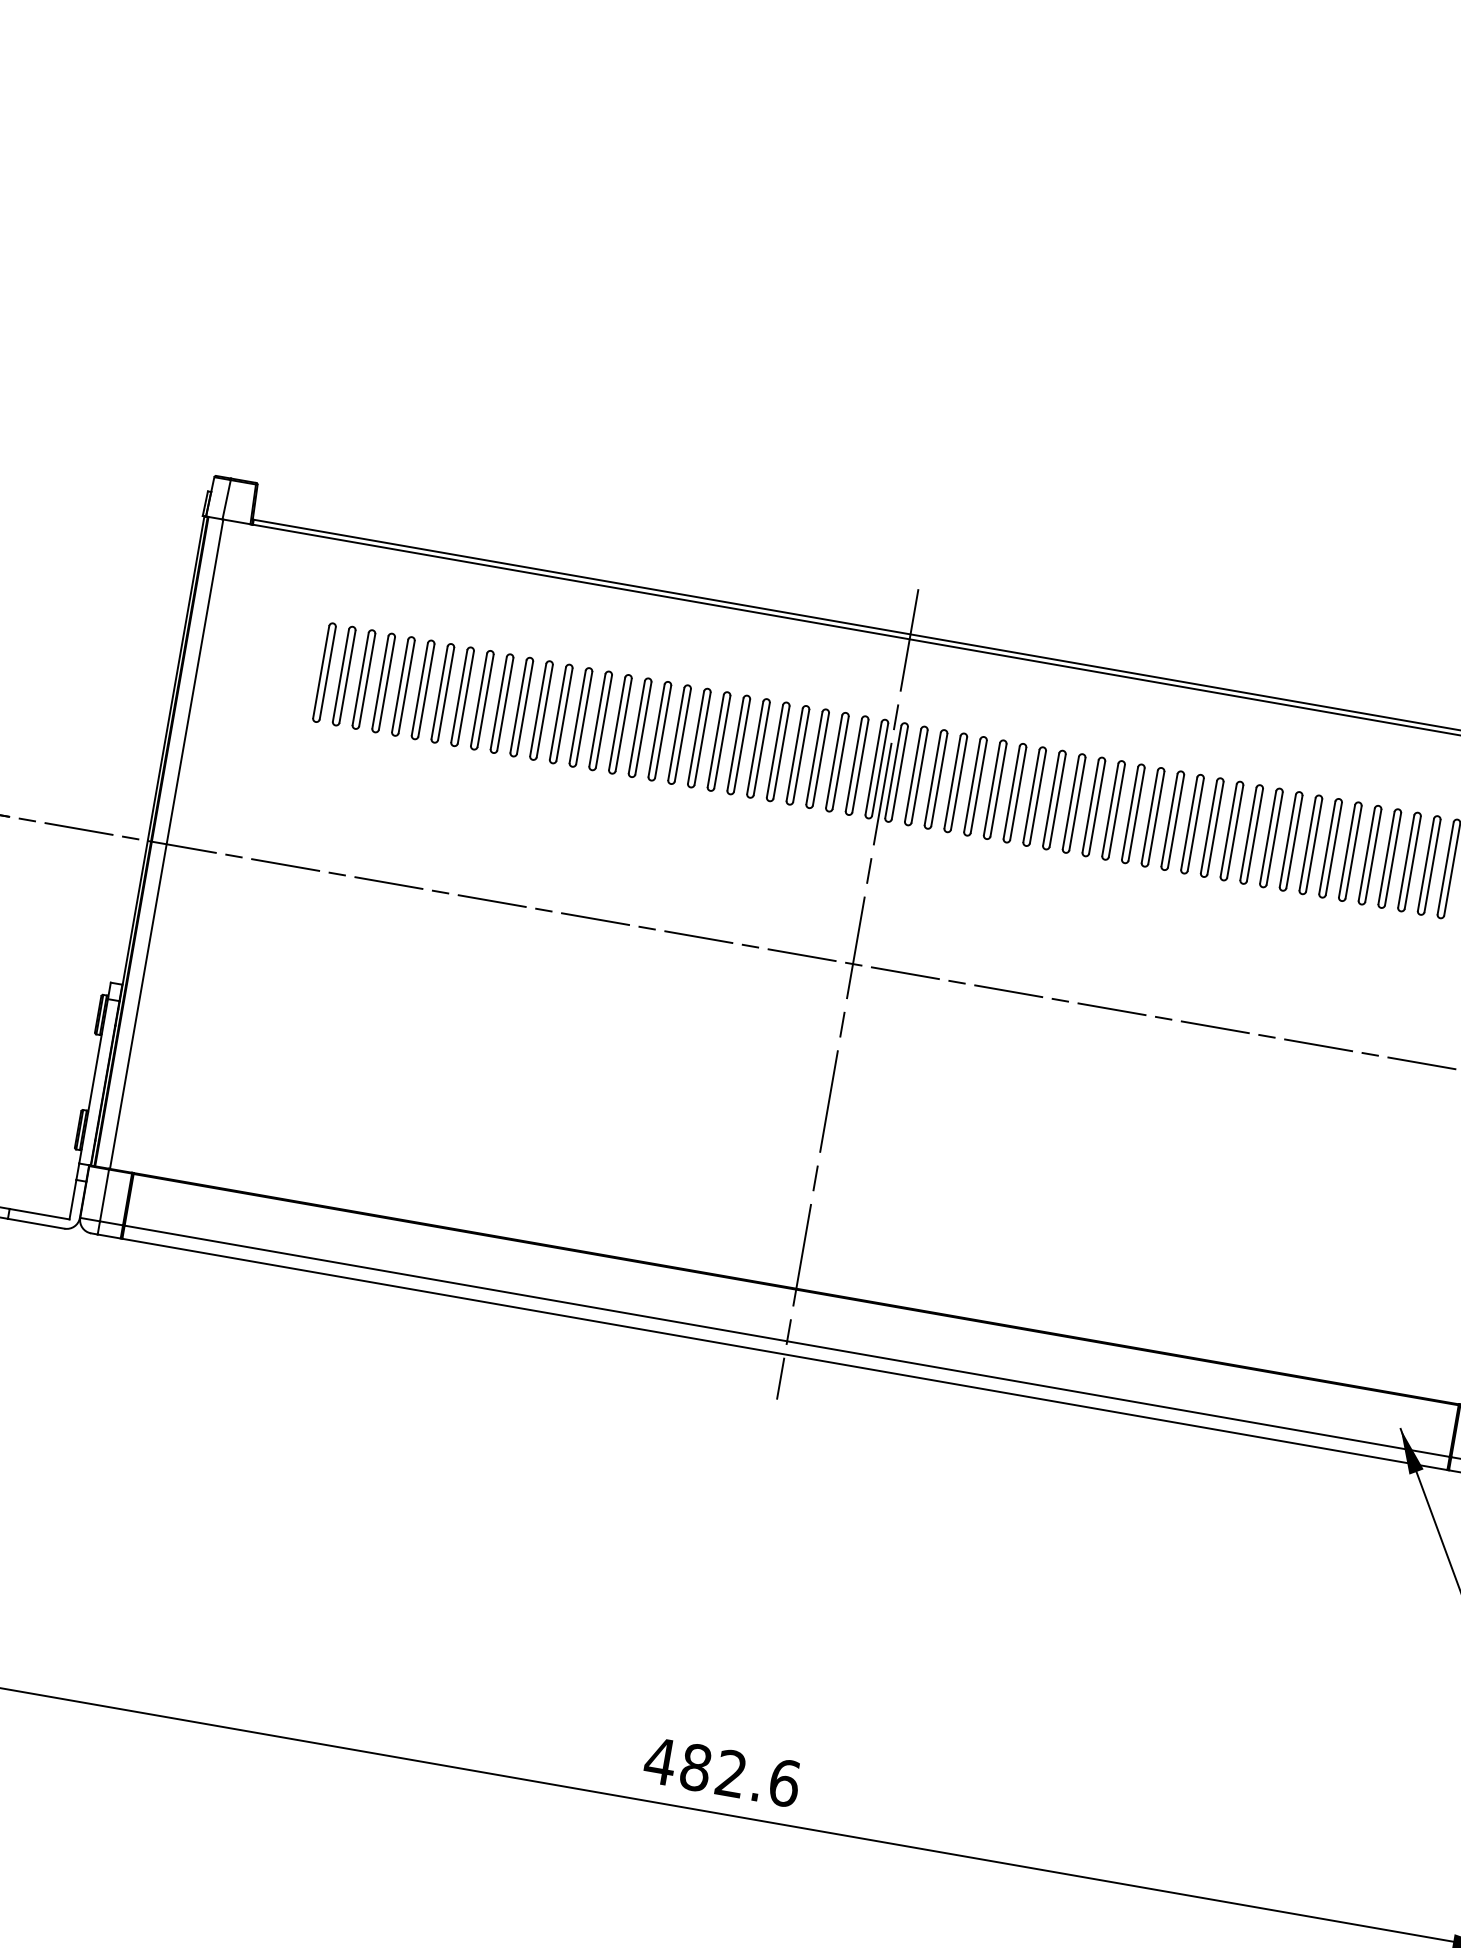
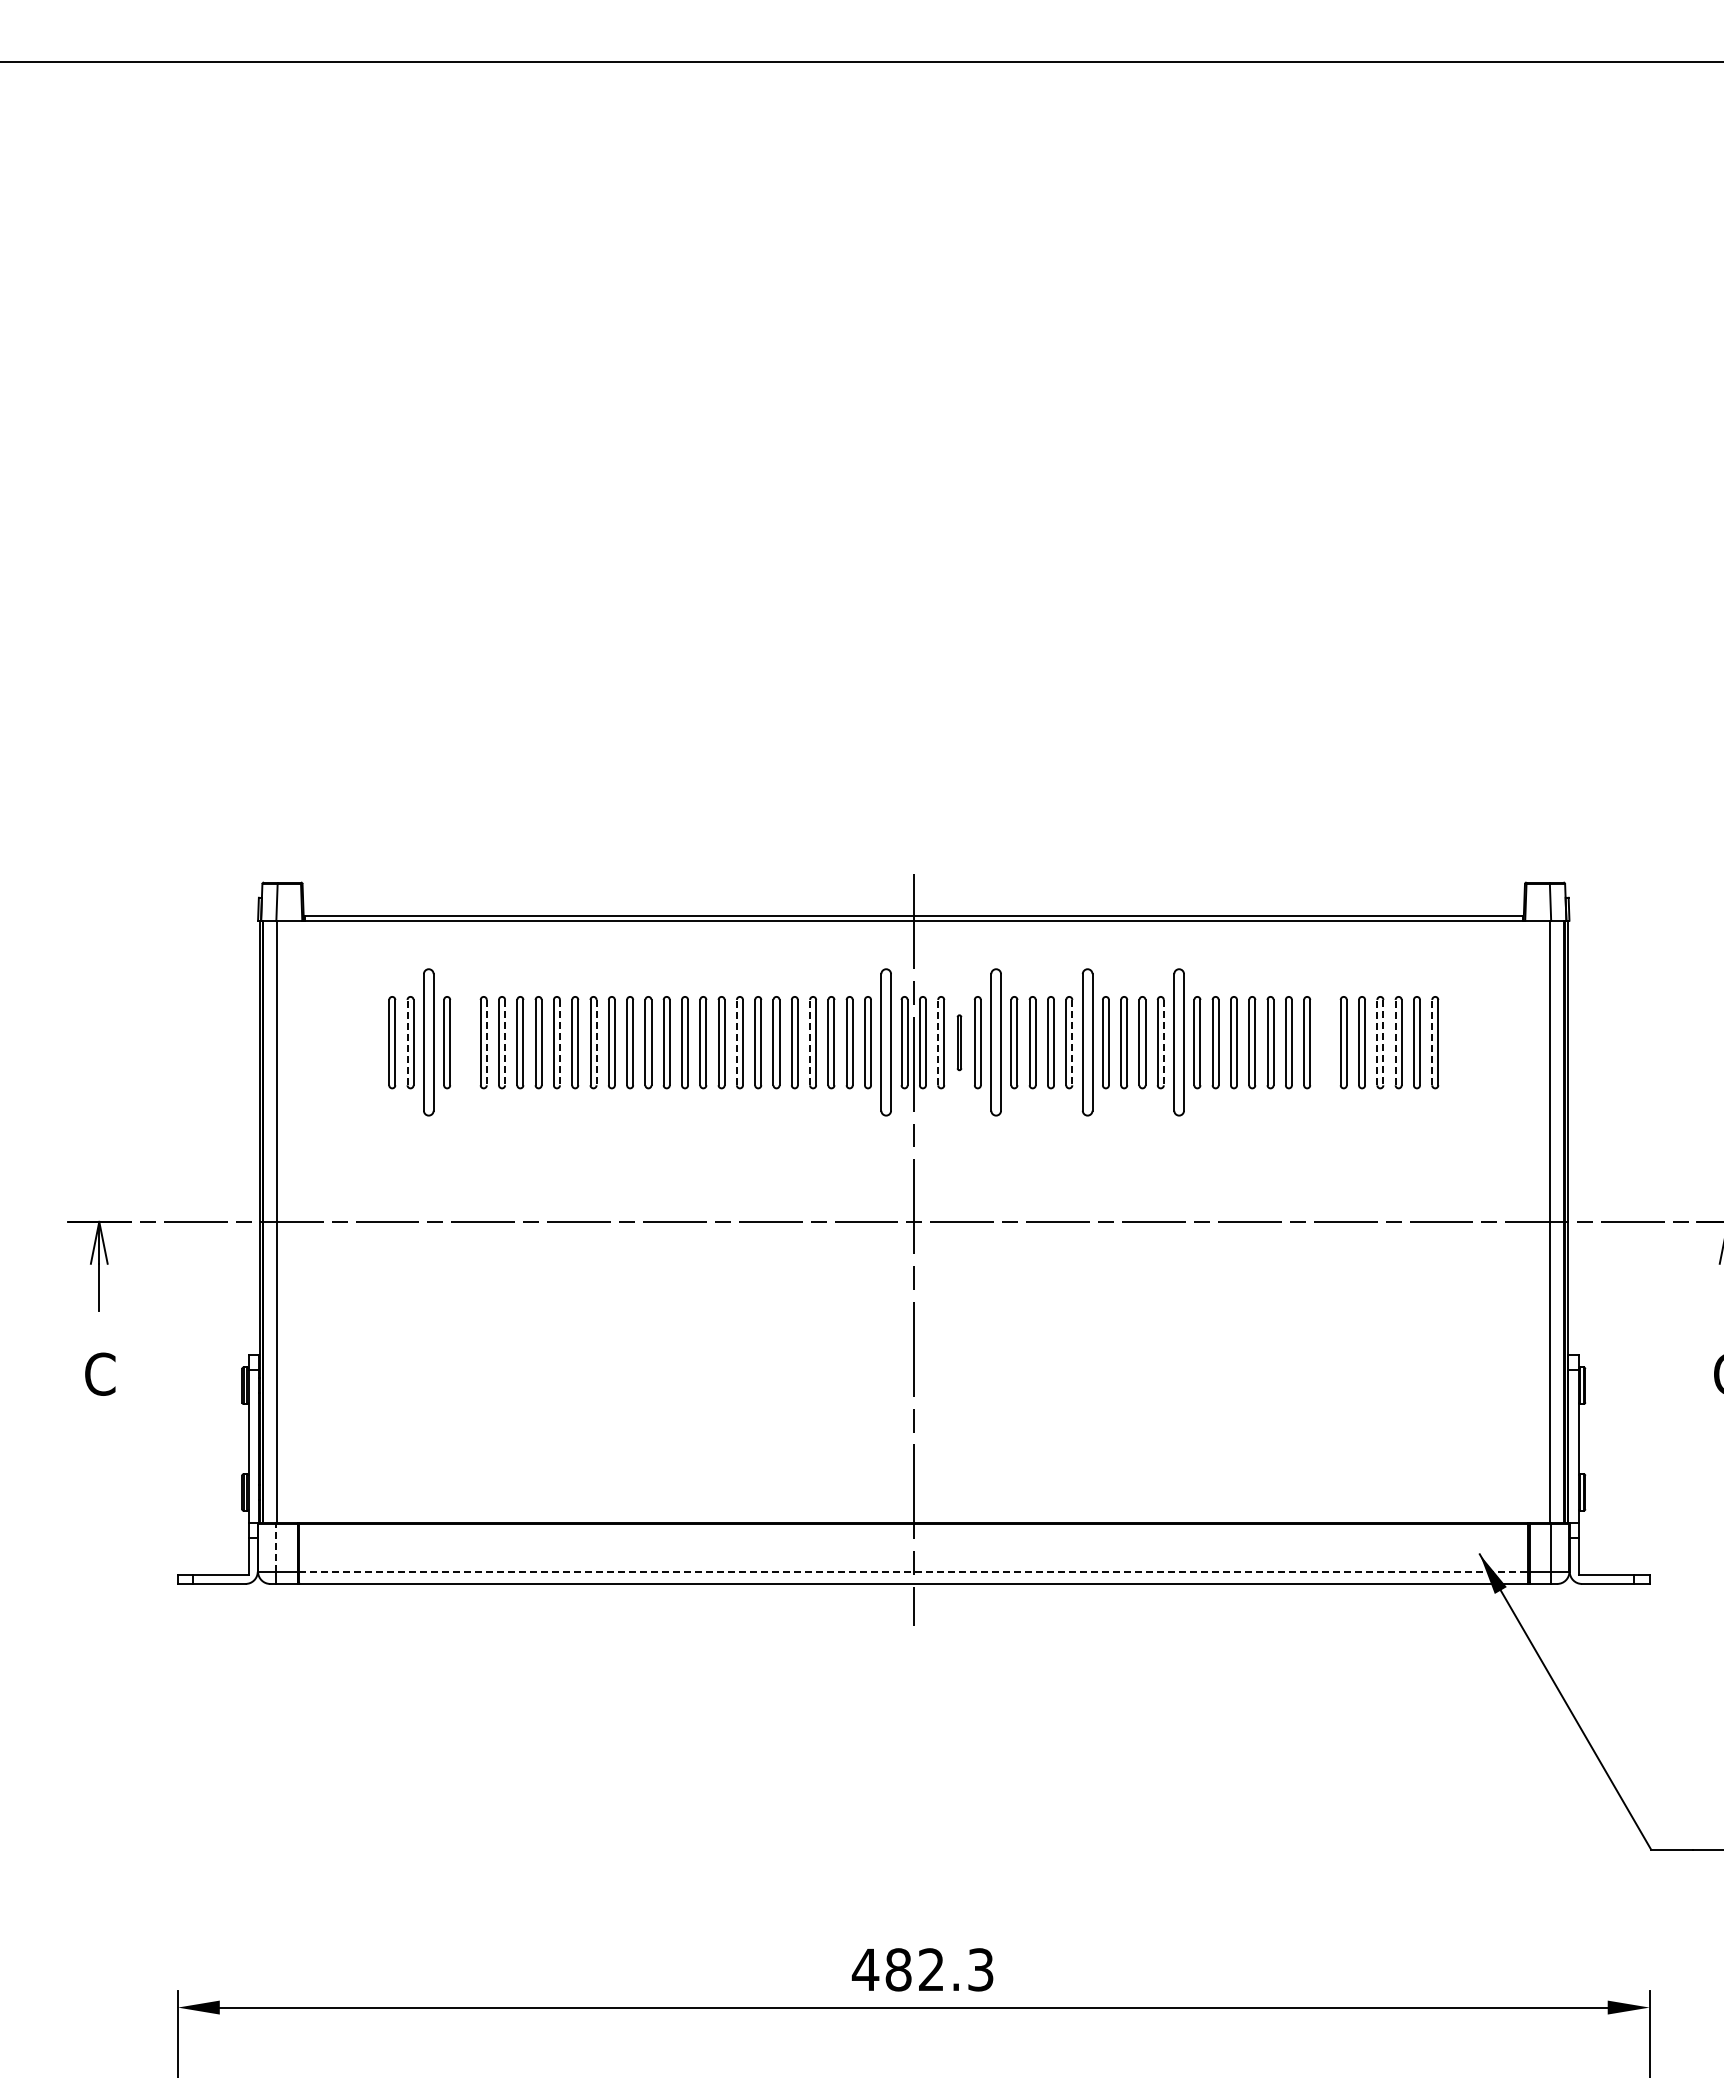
line: (340, 675) -> (407, 1042), solid -> dashed
part: (363, 679) -> (428, 1042), size x1.6
part: (403, 686) -> (465, 1042), removed
line: (426, 690) -> (486, 1042), solid -> dashed
line: (446, 693) -> (505, 1042), solid -> dashed
line: (505, 704) -> (560, 1042), solid -> dashed
line: (544, 710) -> (596, 1042), solid -> dashed
line: (695, 737) -> (736, 1042), solid -> dashed
line: (775, 751) -> (810, 1042), solid -> dashed
part: (857, 765) -> (886, 1042), size x1.6
line: (913, 775) -> (938, 1042), solid -> dashed
part: (936, 779) -> (959, 1042), size x0.6
part: (974, 786) -> (995, 1042), size x1.6
line: (1057, 800) -> (1072, 1042), solid -> dashed
part: (1074, 803) -> (1087, 1042), size x1.6
line: (1156, 817) -> (1163, 1042), solid -> dashed
part: (1172, 820) -> (1178, 1042), size x1.6
part: (1330, 848) -> (1325, 1042), removed
line: (1386, 857) -> (1377, 1042), solid -> dashed
line: (1393, 859) -> (1383, 1042), solid -> dashed
line: (1406, 861) -> (1395, 1042), solid -> dashed
line: (1446, 868) -> (1432, 1042), solid -> dashed
line: (104, 1195) -> (276, 1547), solid -> dashed
line: (786, 1340) -> (913, 1571), solid -> dashed
text: (785, 1782) -> (981, 1969), 482.6 -> 482.3

